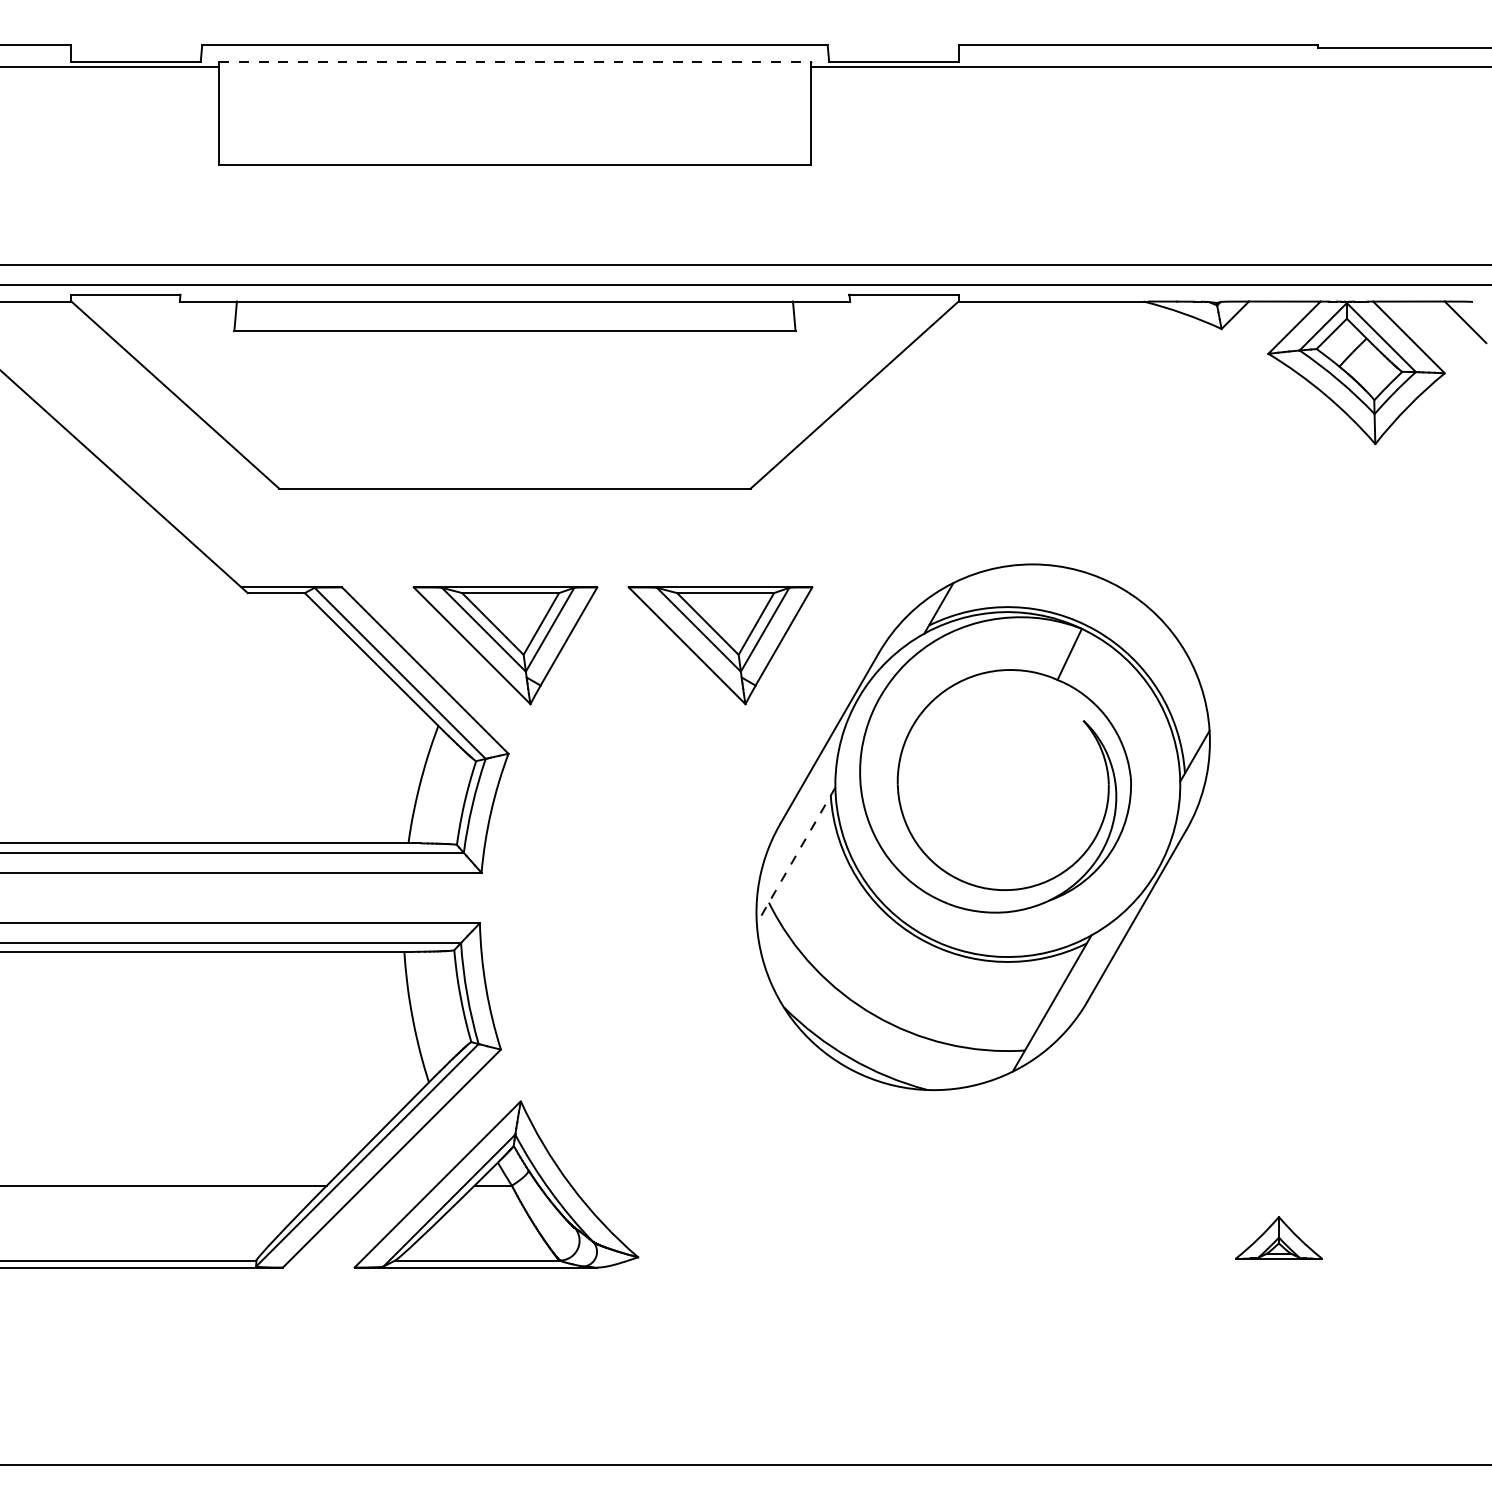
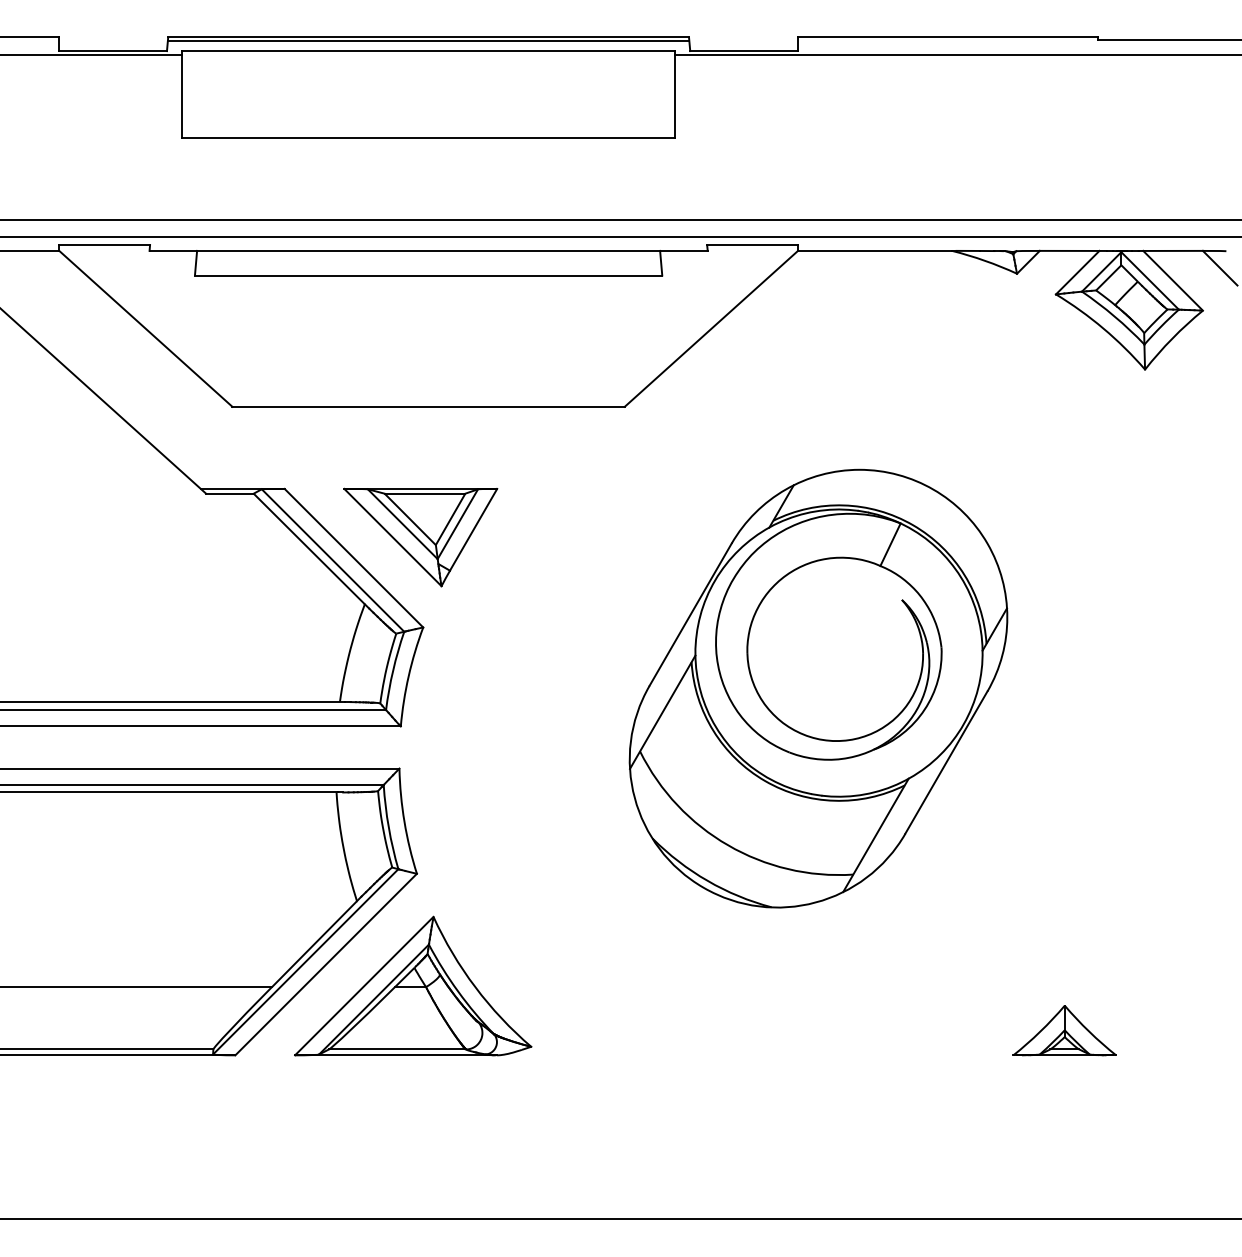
line: (514, 49) -> (428, 41), added
line: (515, 61) -> (429, 51), dashed -> solid
part: (720, 645) -> (599, 537), removed
line: (796, 855) -> (663, 712), dashed -> solid
part: (1278, 1237) -> (1064, 1030), size x1.43

